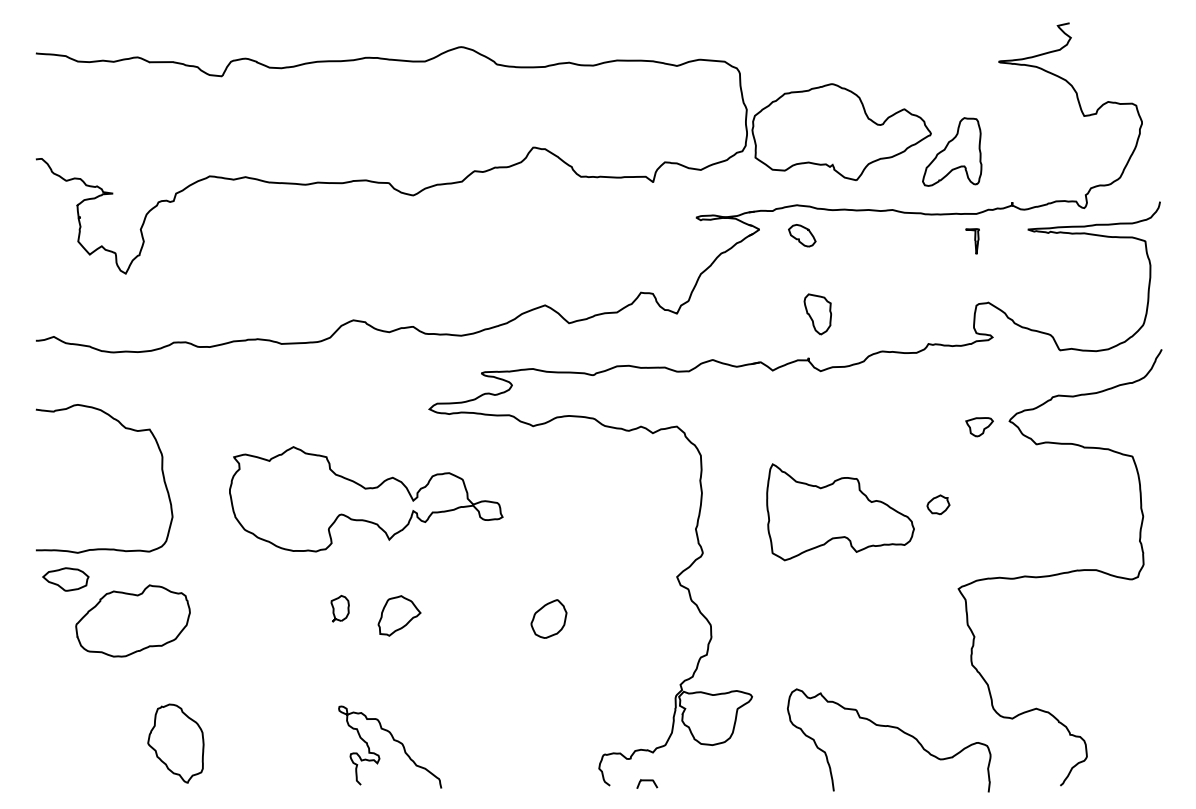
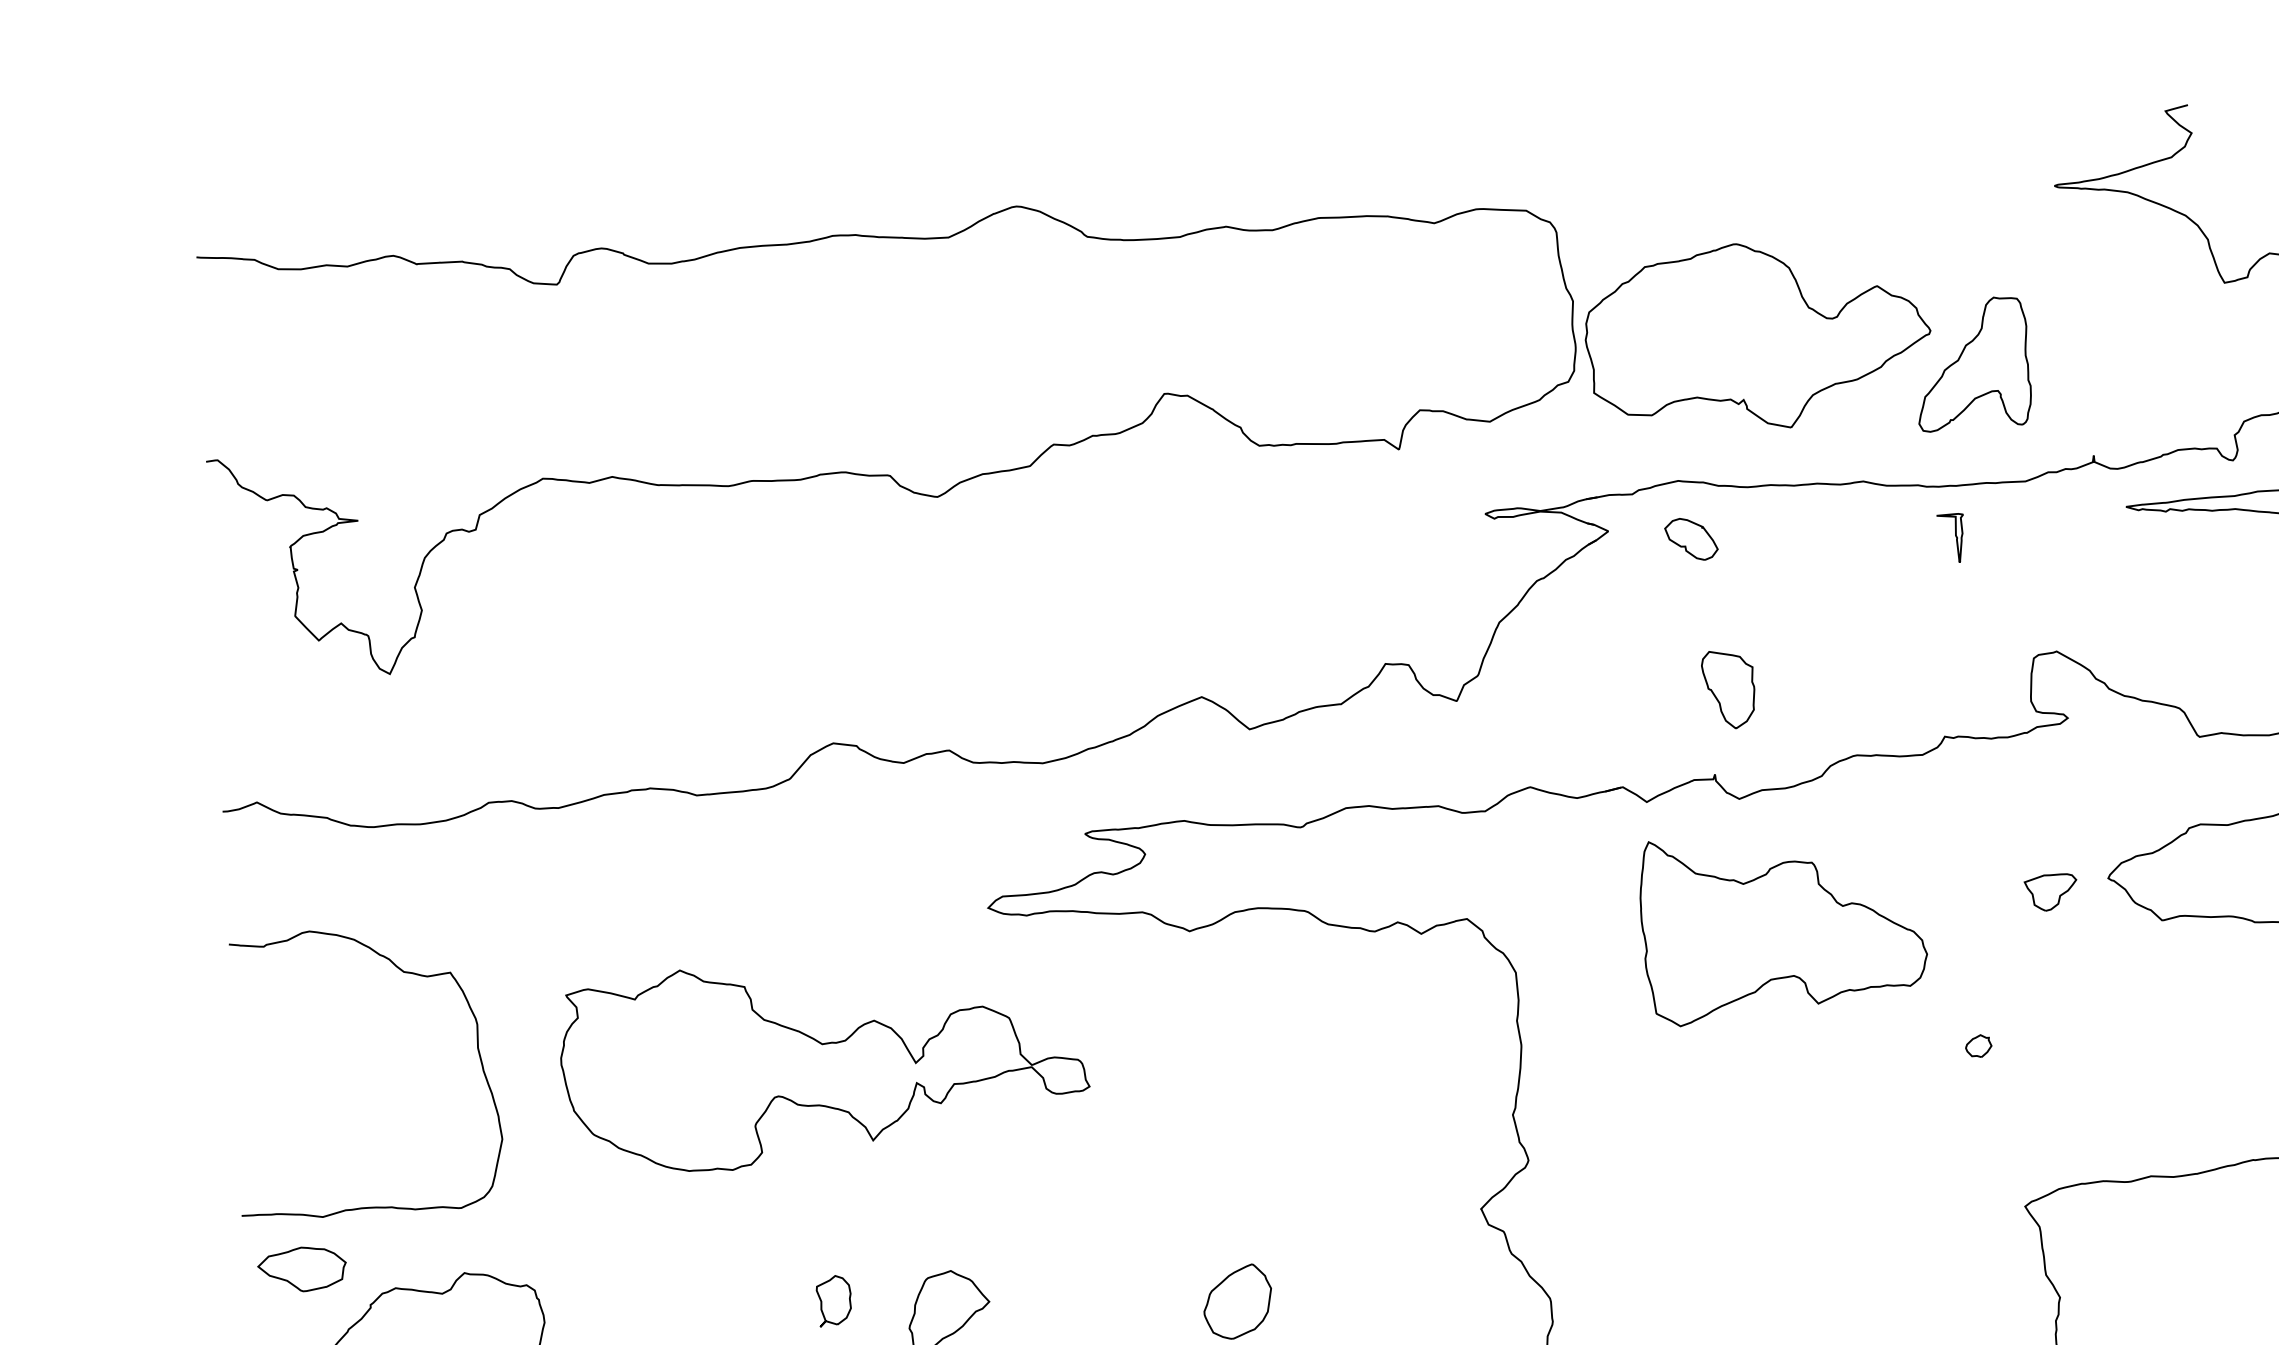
part: (972, 241) -> (1950, 538), moved
part: (366, 499) -> (825, 1064), moved
part: (938, 504) -> (1978, 1045), size x0.6
part: (840, 512) -> (1783, 928), moved

